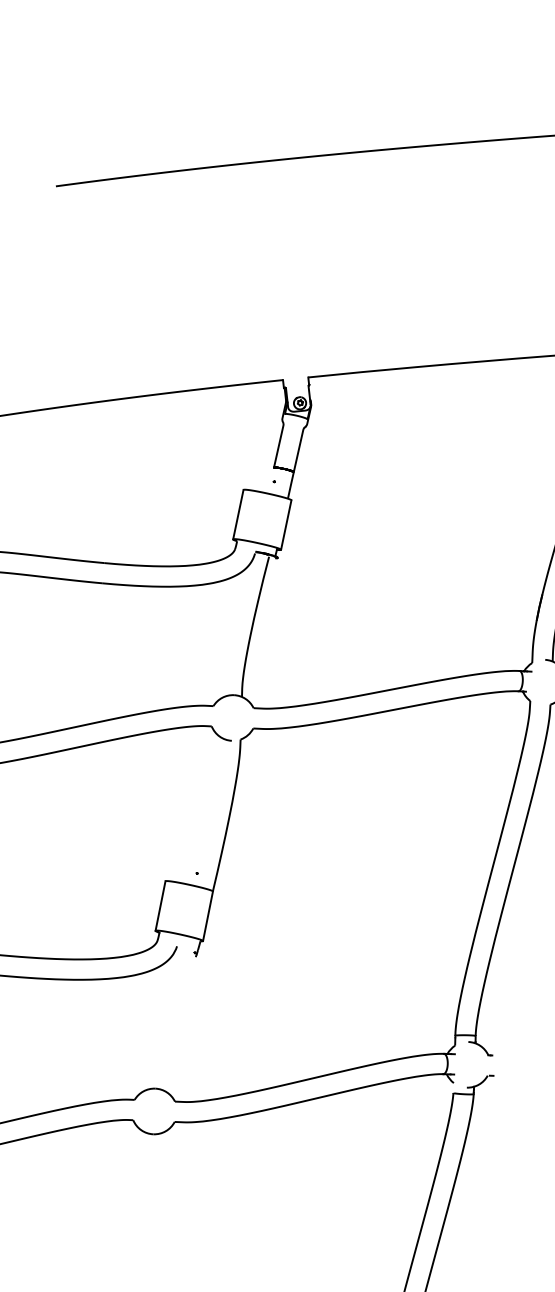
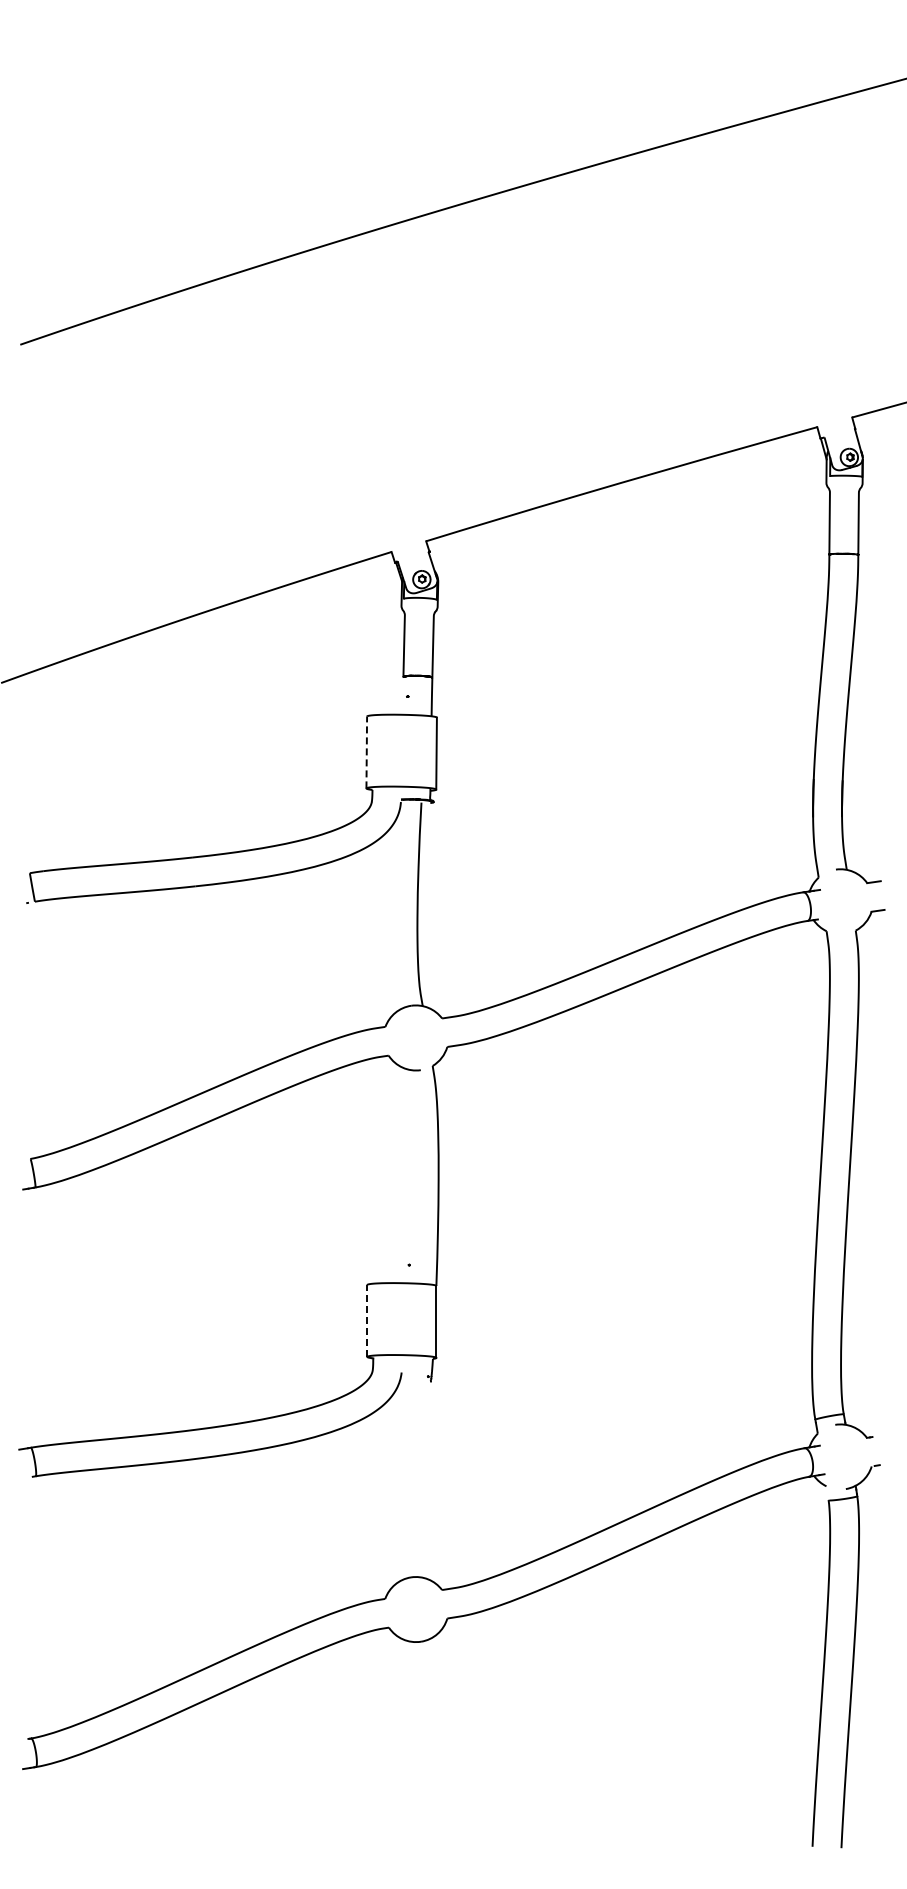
line: (238, 514) -> (366, 752), solid -> dashed
line: (160, 905) -> (367, 1320), solid -> dashed

